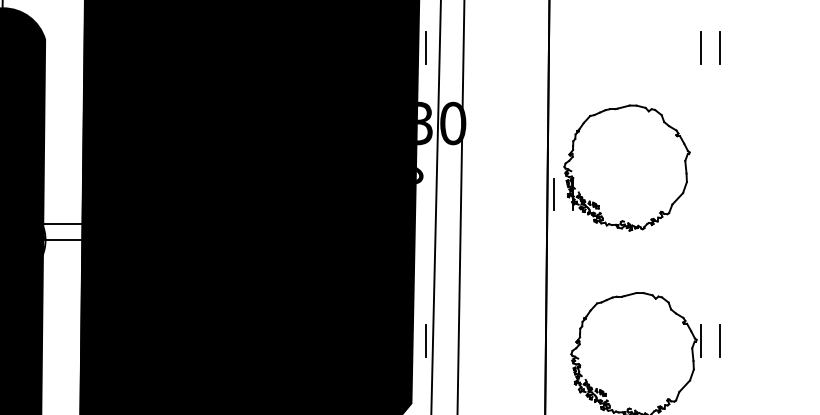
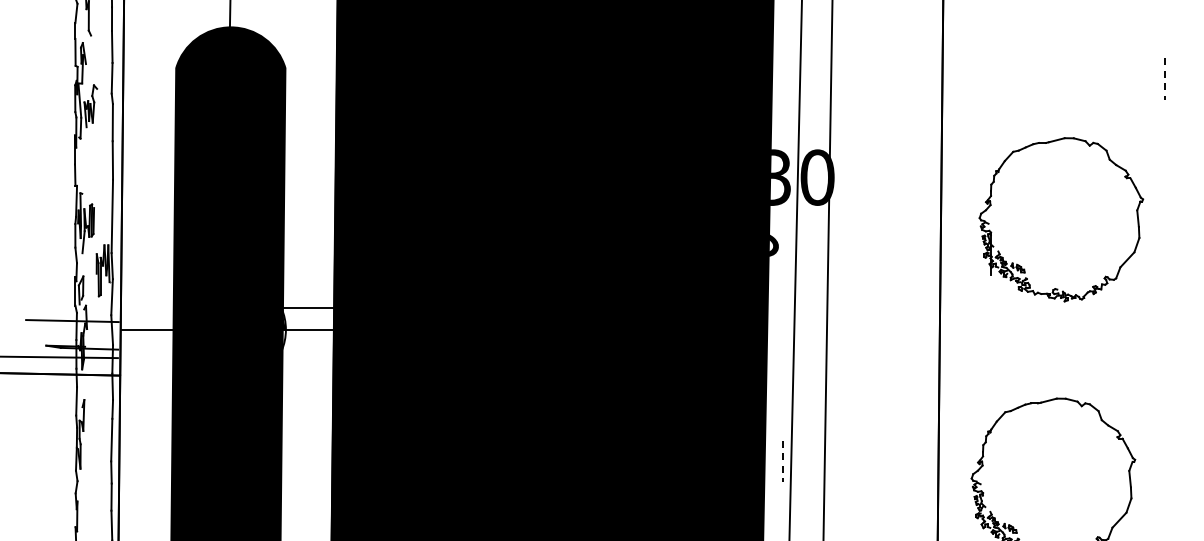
line: (426, 47) -> (782, 78), removed
line: (700, 47) -> (1140, 78), removed
line: (719, 48) -> (1164, 79), solid -> dashed
part: (627, 167) -> (1061, 219), moved
line: (554, 194) -> (949, 270), removed
line: (426, 341) -> (782, 461), solid -> dashed
line: (700, 341) -> (1140, 461), removed
line: (719, 341) -> (1164, 461), removed

